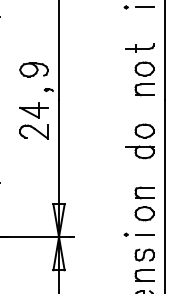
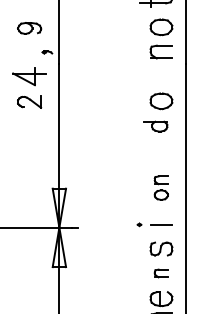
part: (33, 69) -> (28, 27), size x0.7
part: (33, 131) -> (28, 101), size x0.7
part: (139, 152) -> (155, 126), size x0.7
part: (144, 203) -> (161, 187), size x0.6
part: (144, 275) -> (161, 273), size x0.6

